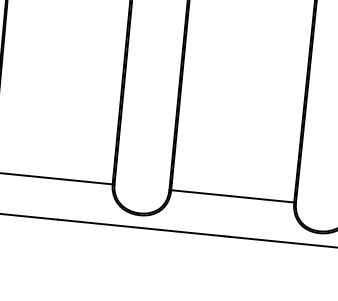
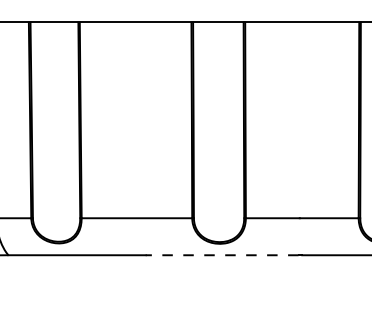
line: (140, 228) -> (221, 255), solid -> dashed

